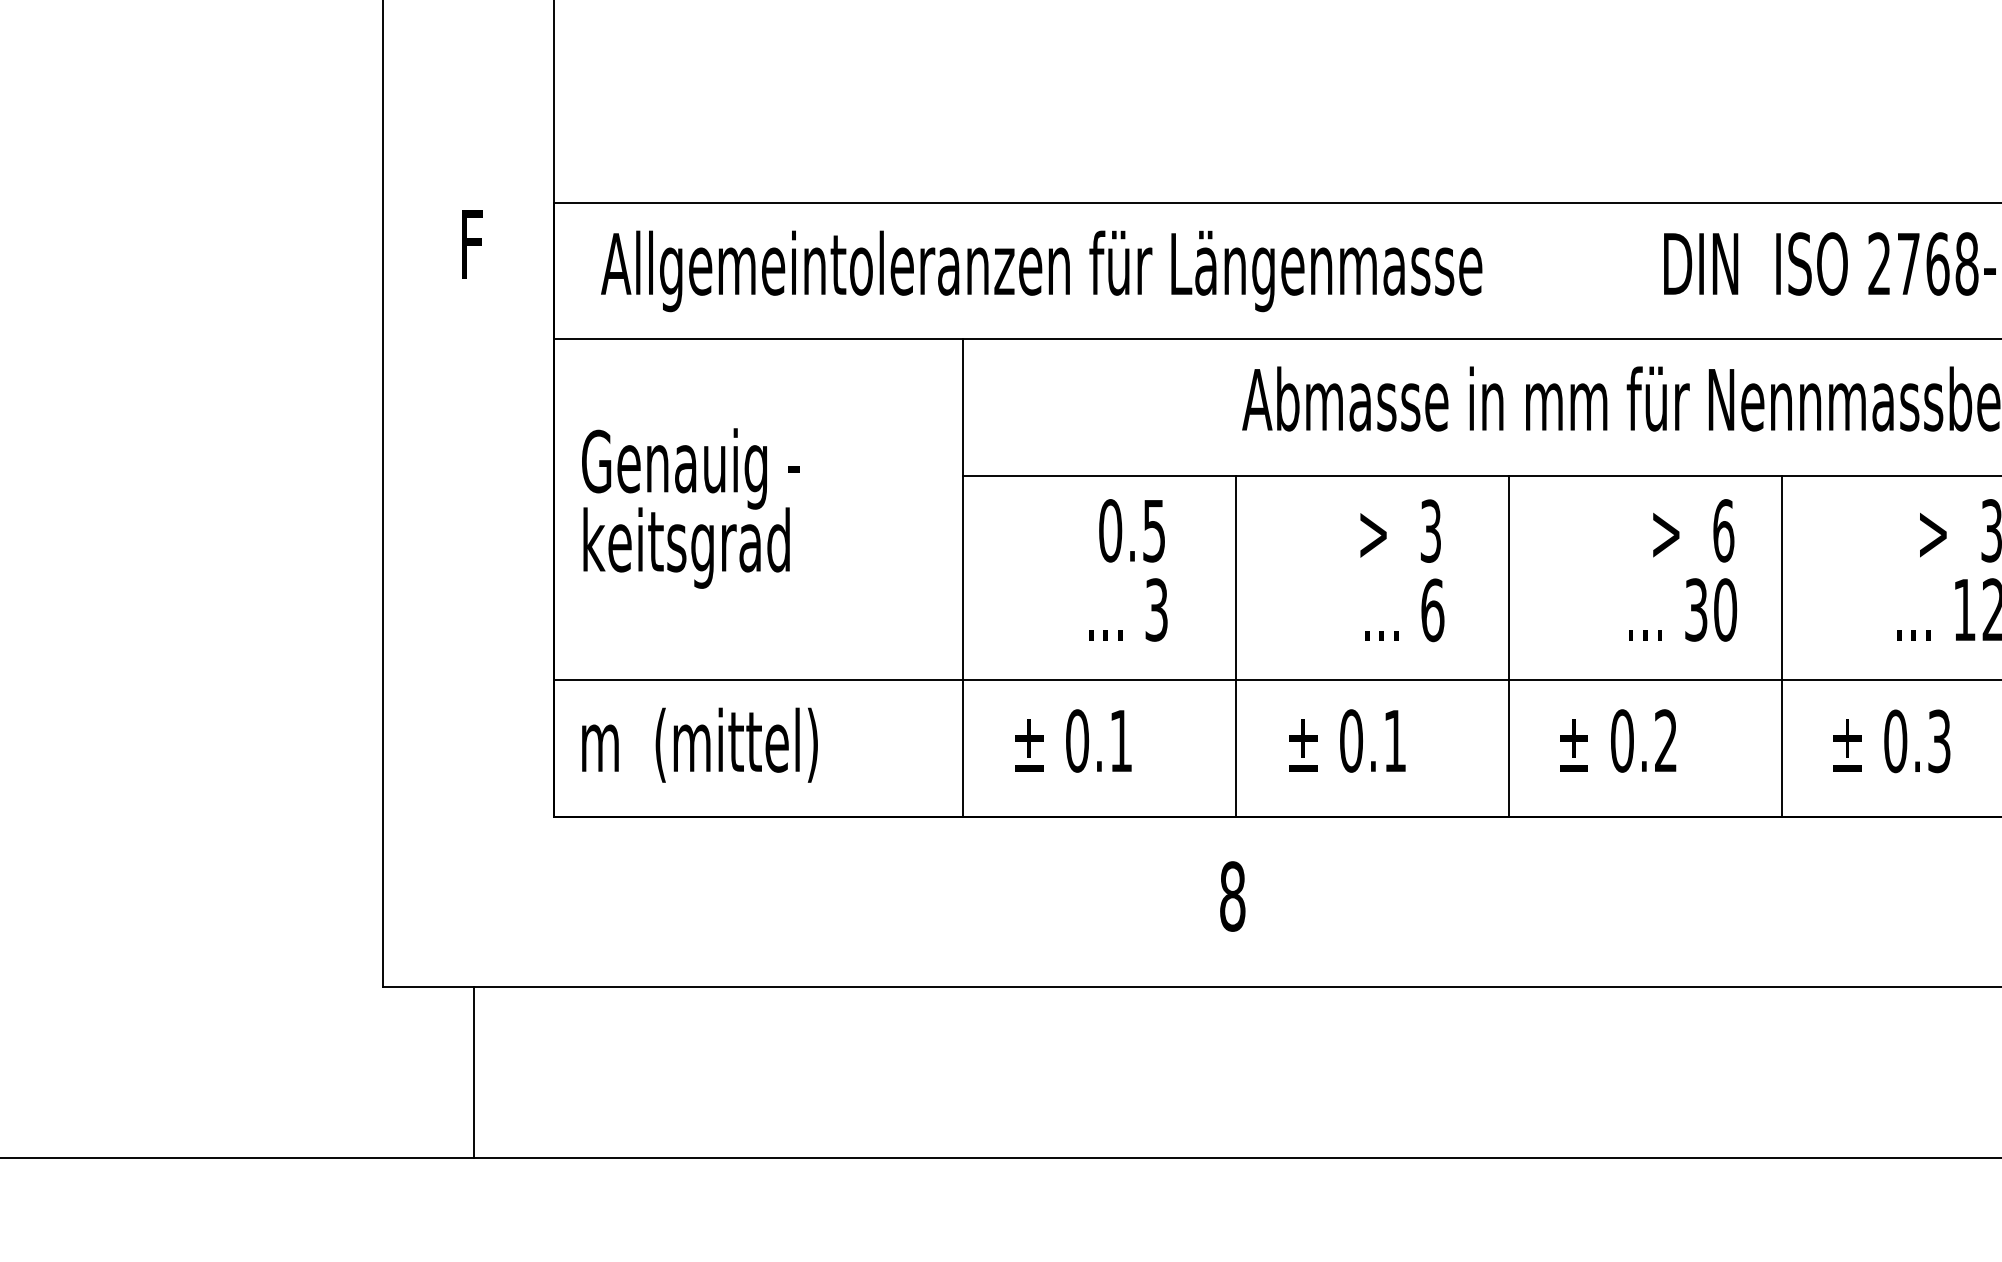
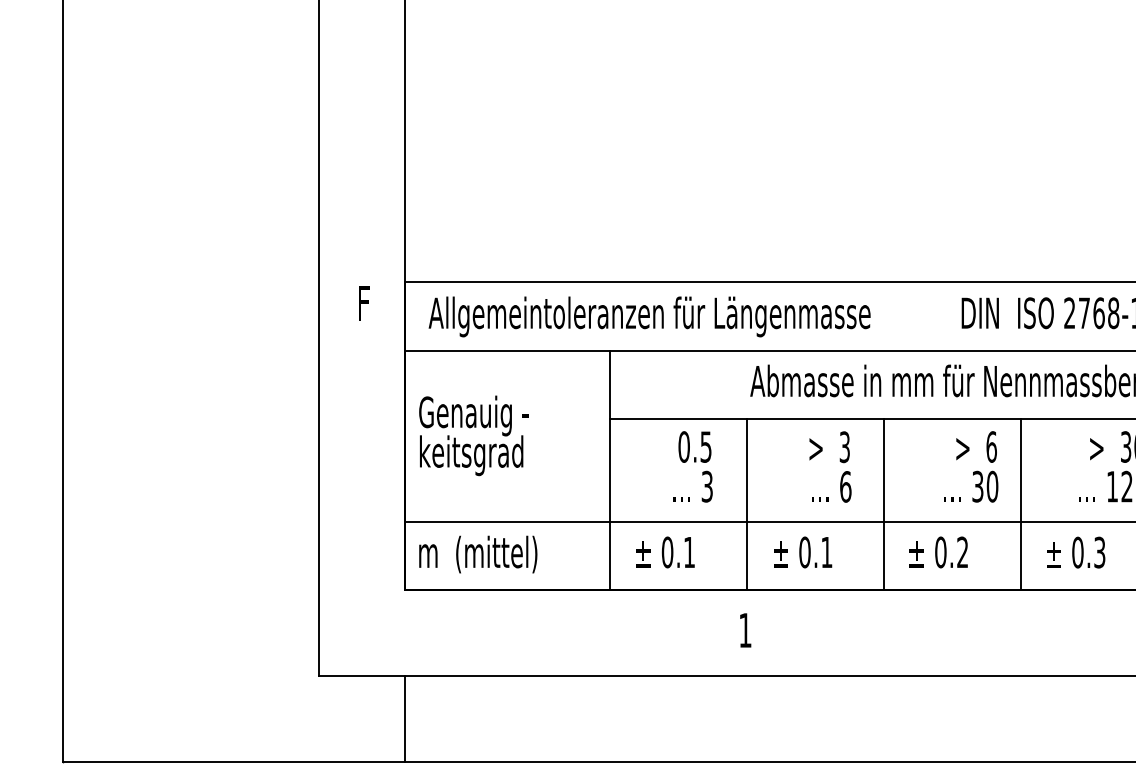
text: (1232, 896) -> (745, 630), 8 -> 1
line: (473, 1072) -> (404, 718), moved

